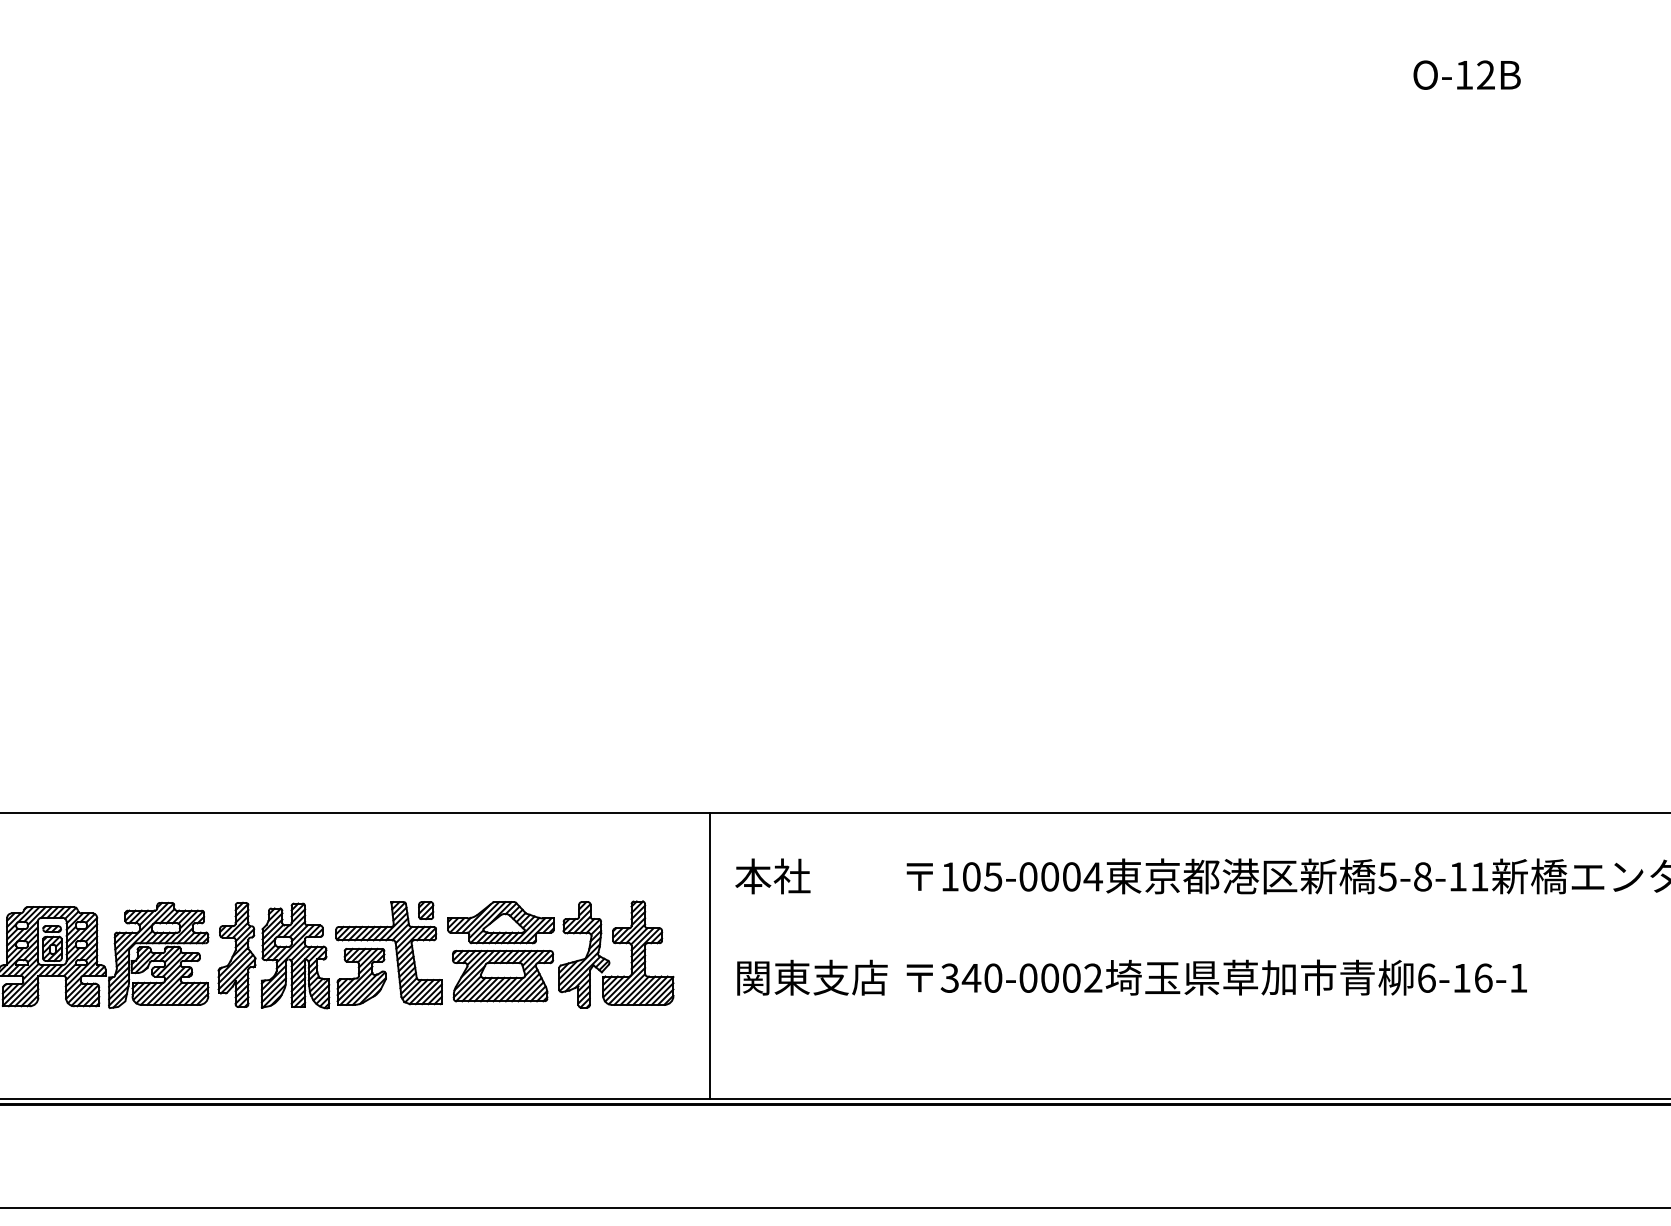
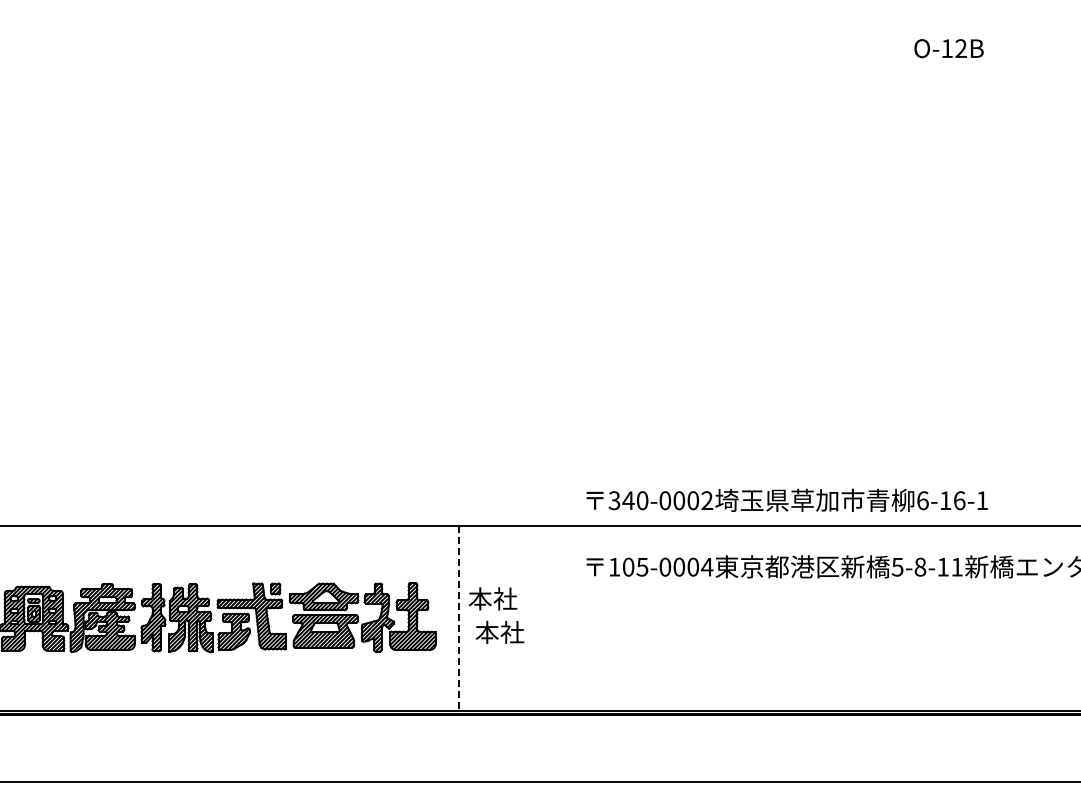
text: (773, 875) -> (493, 598), moved
line: (710, 956) -> (459, 618), solid -> dashed
text: (810, 976) -> (524, 631), 関東支店 -> 本社
text: (1215, 976) -> (786, 499), moved

